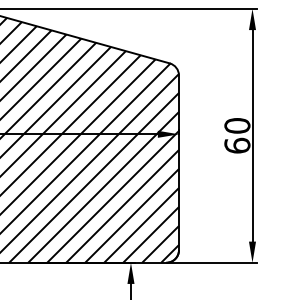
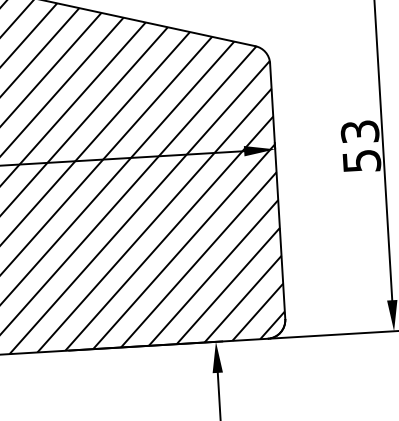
text: (237, 135) -> (361, 146), 60 -> 53

